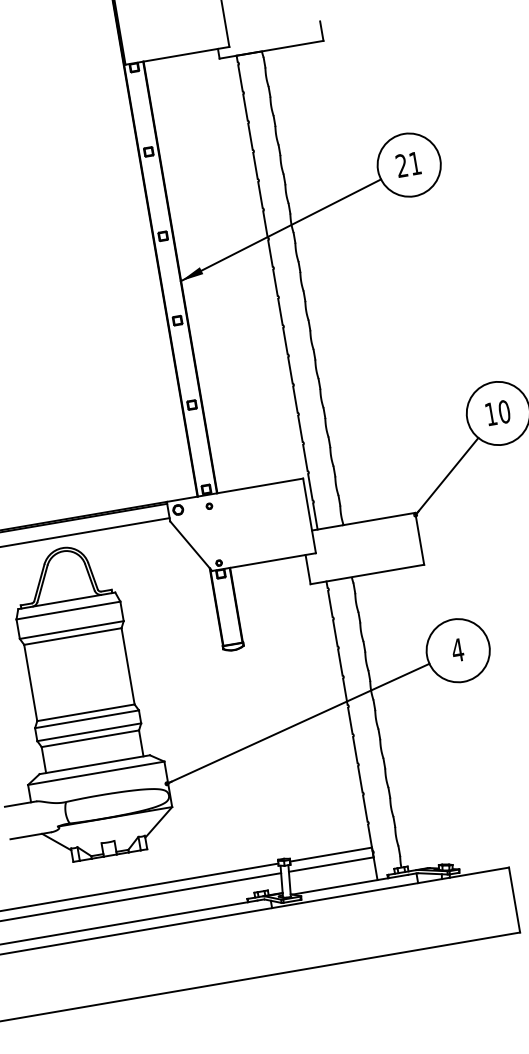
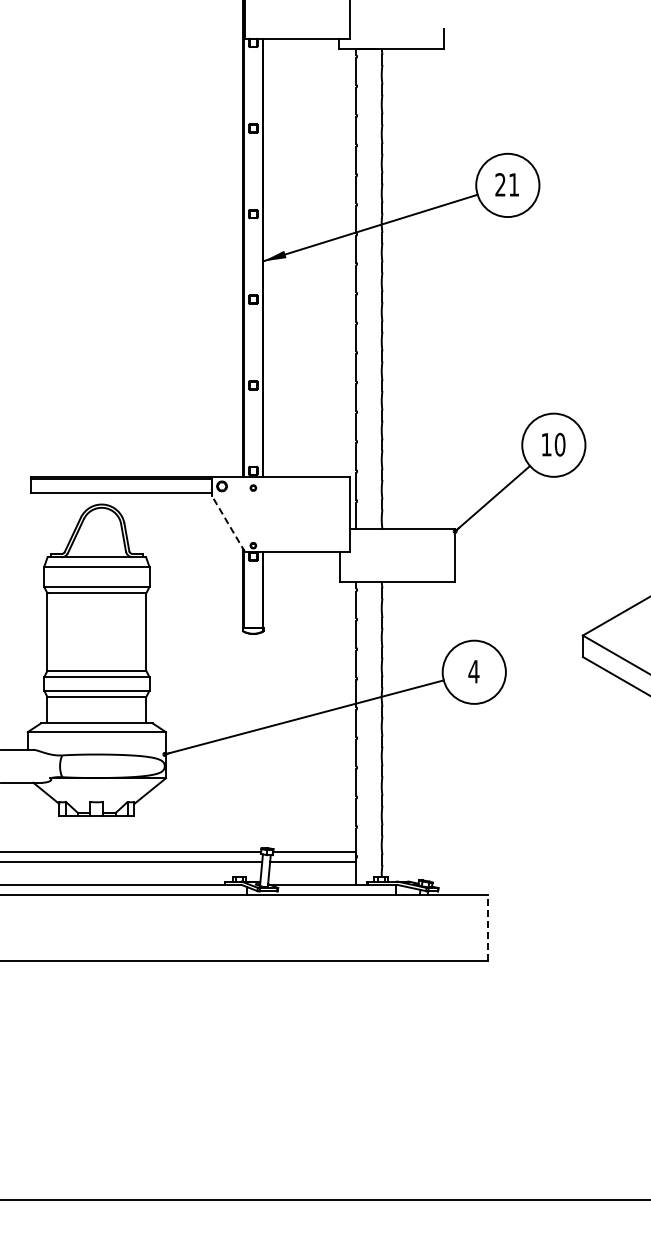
line: (190, 545) -> (228, 523), solid -> dashed
line: (514, 900) -> (487, 927), solid -> dashed

